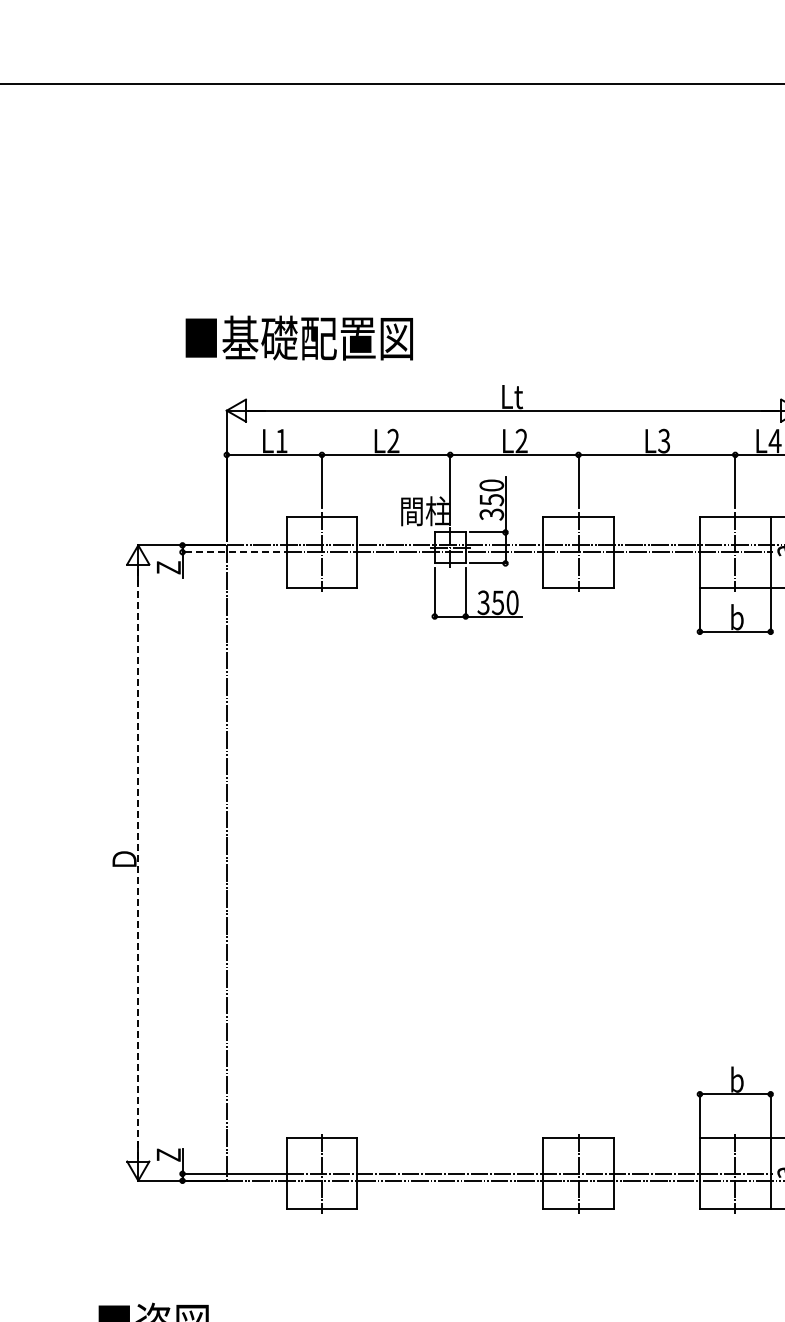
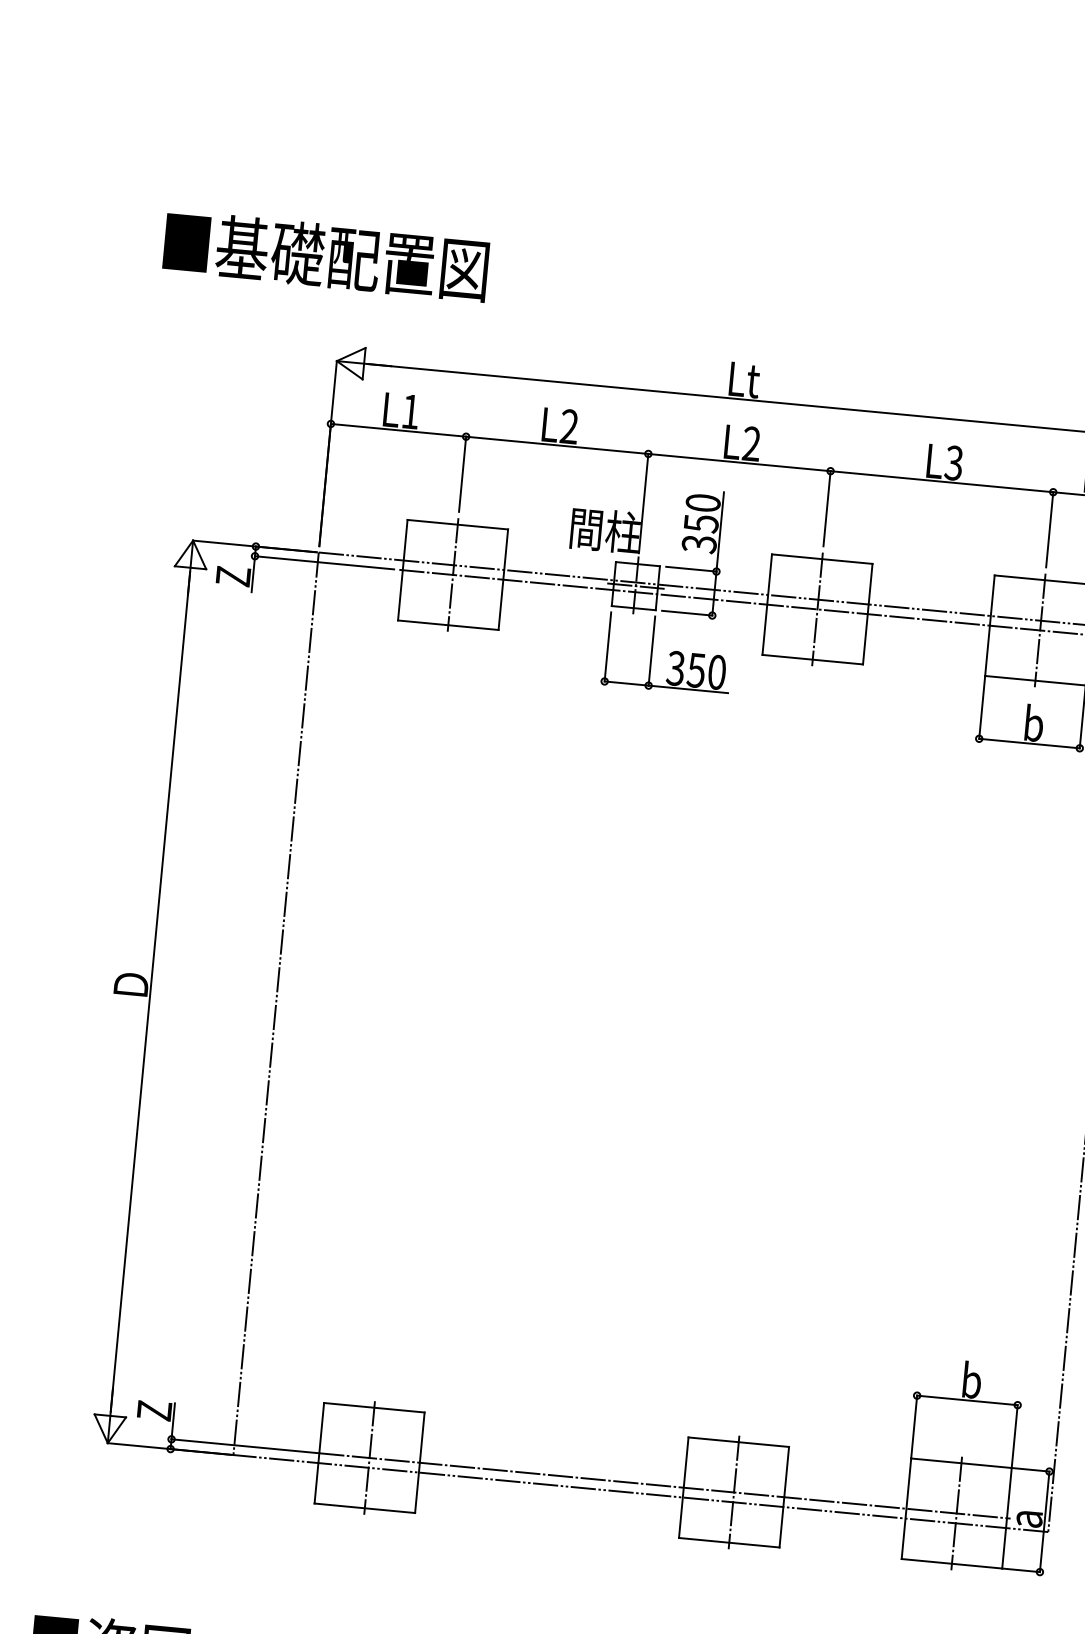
text: (298, 337) -> (324, 255), moved
line: (230, 552) -> (323, 563), dashed -> solid
line: (138, 863) -> (150, 992), dashed -> solid

